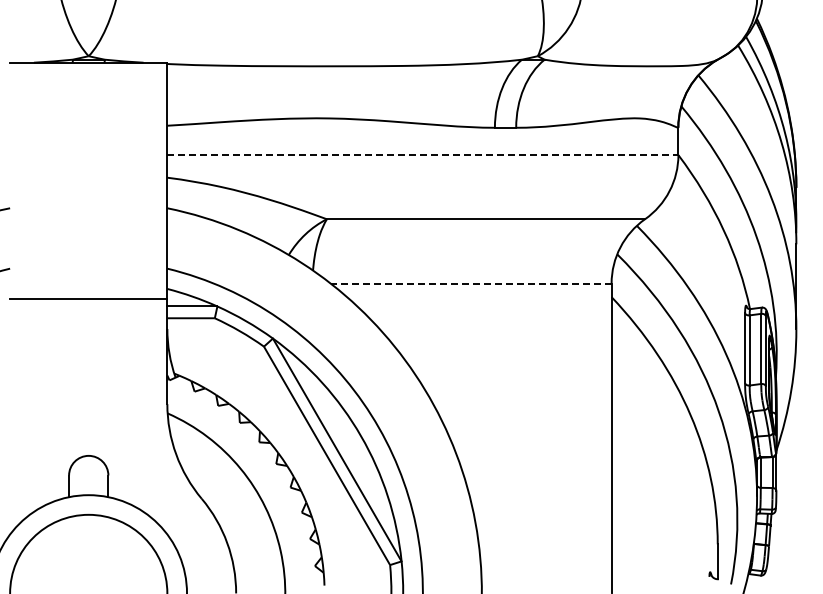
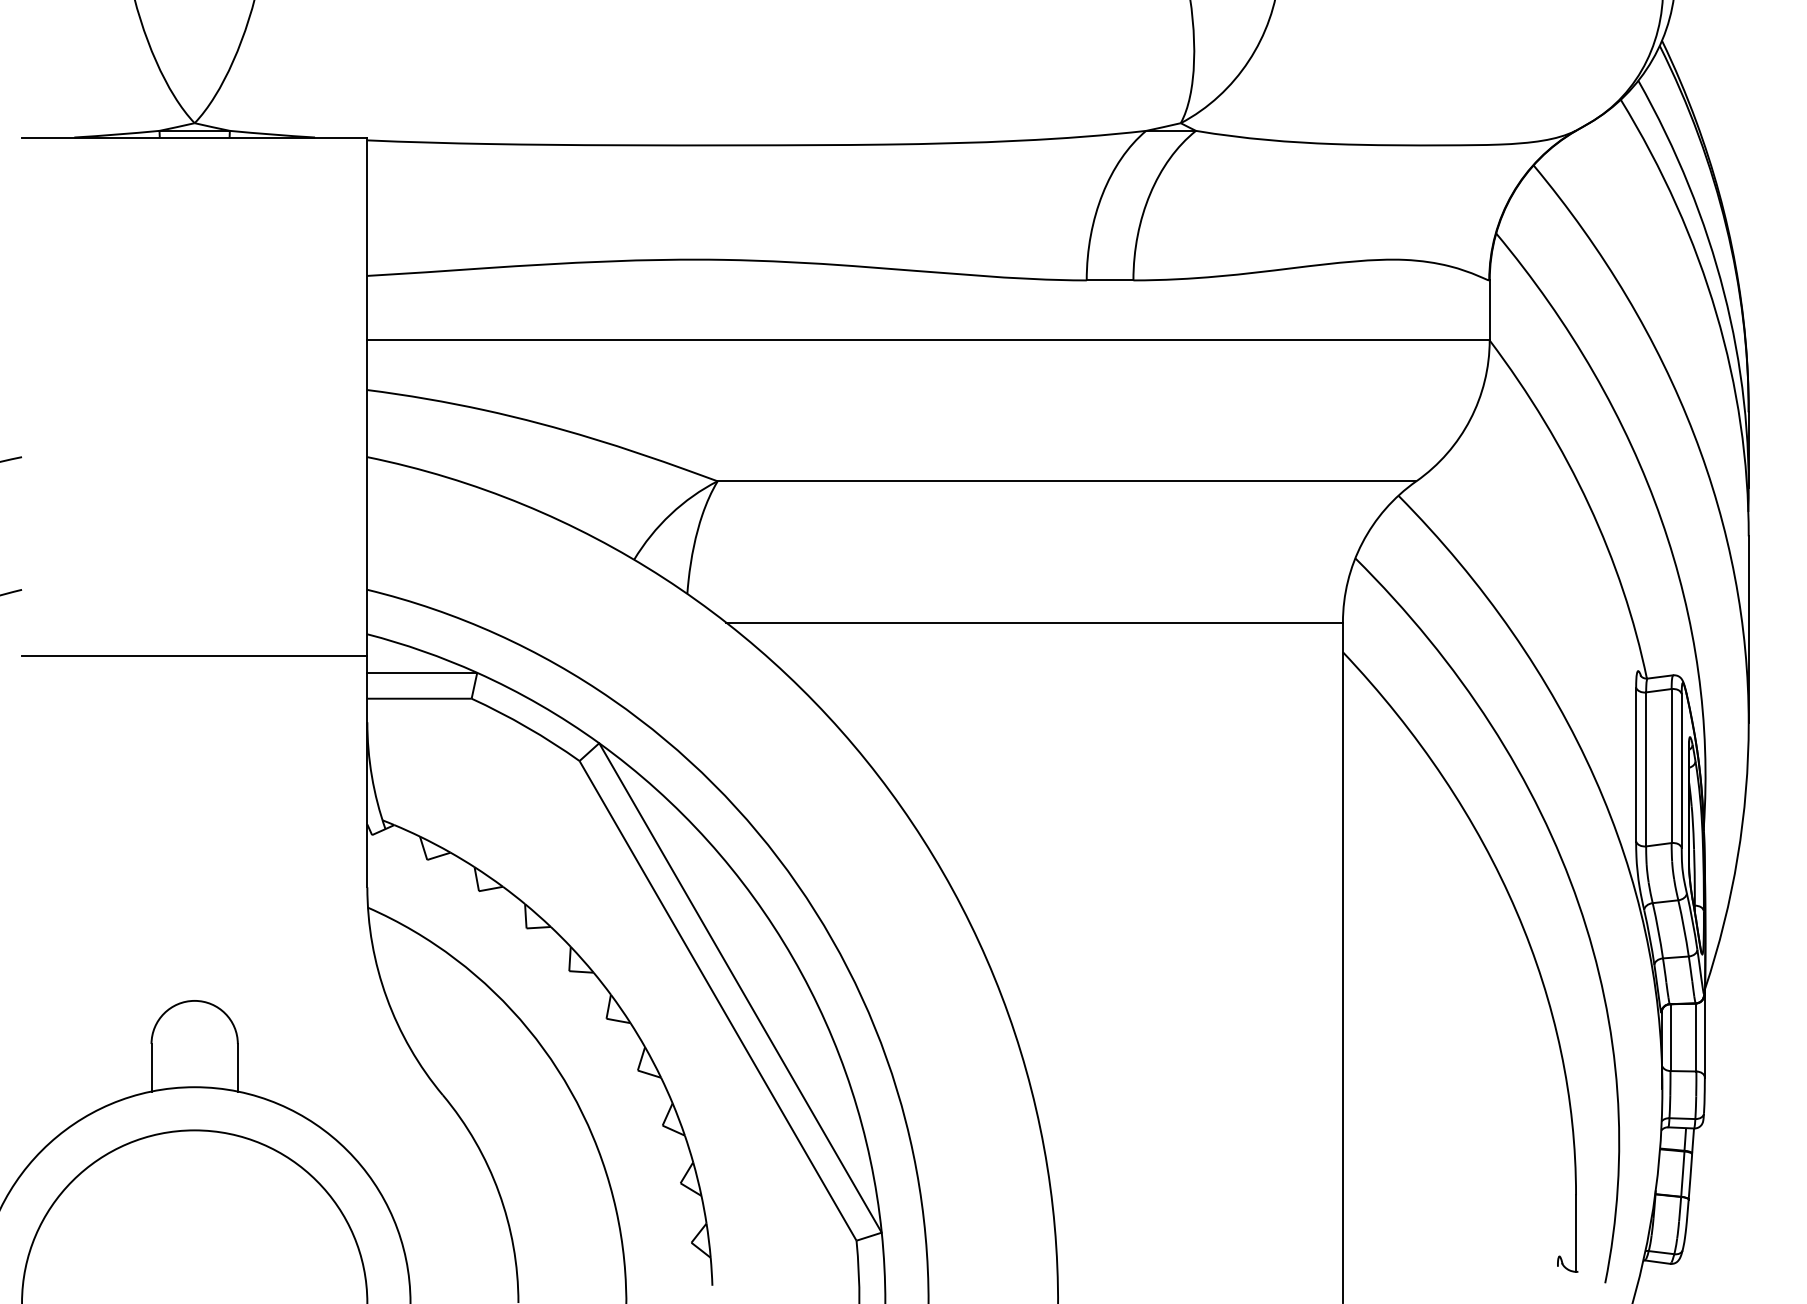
line: (422, 154) -> (927, 339), dashed -> solid
line: (470, 283) -> (1033, 622), dashed -> solid

